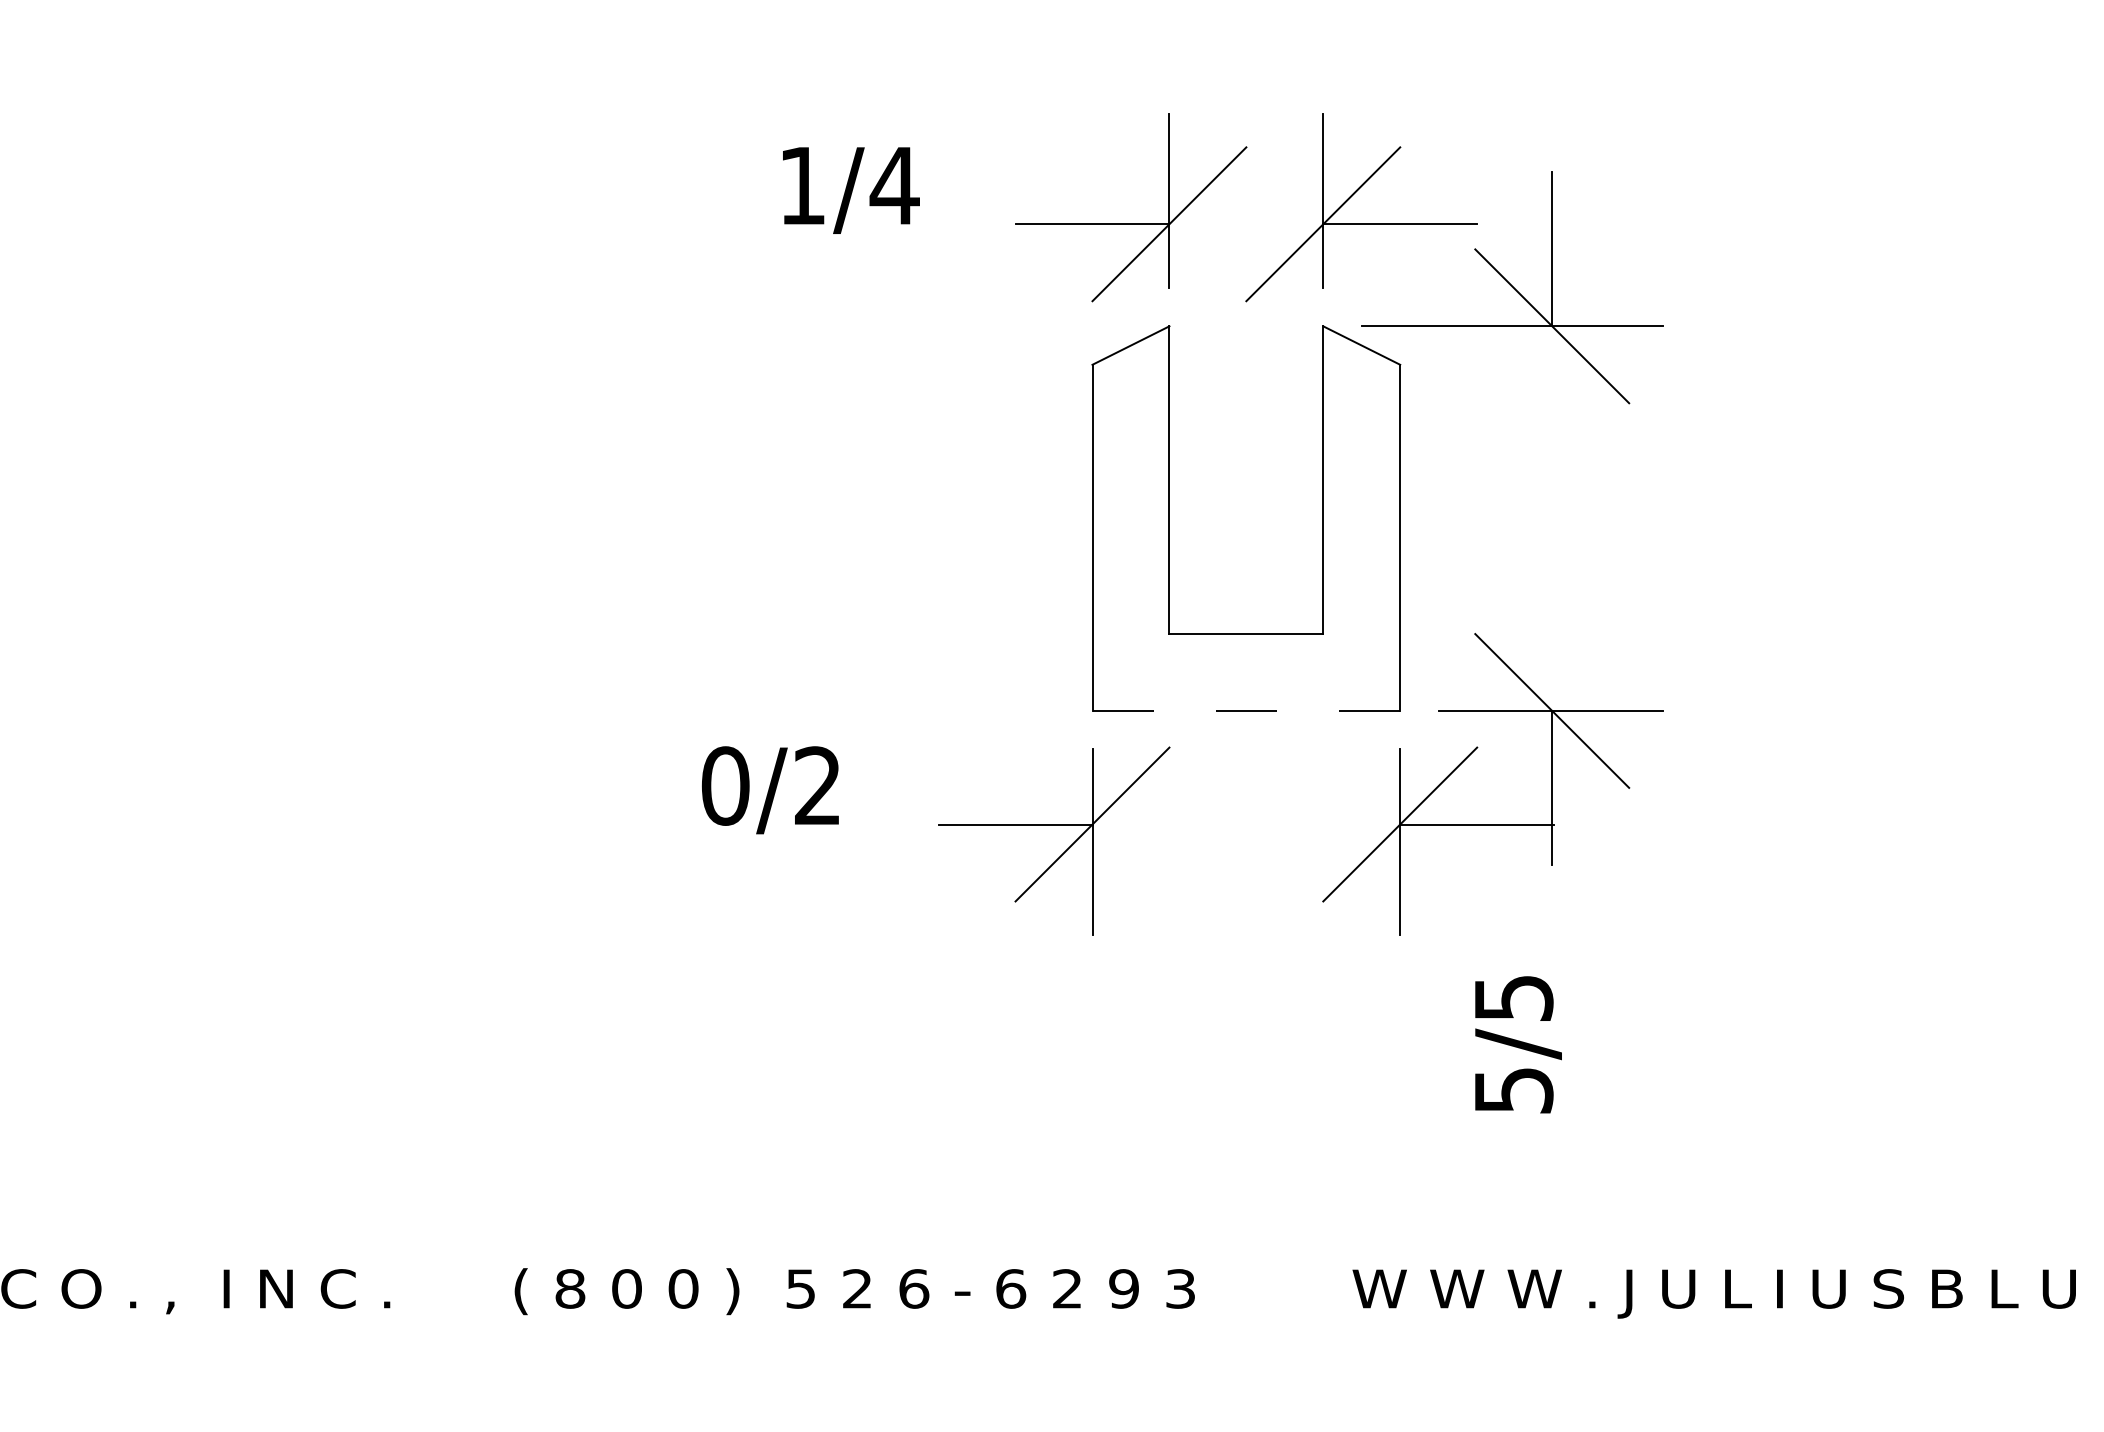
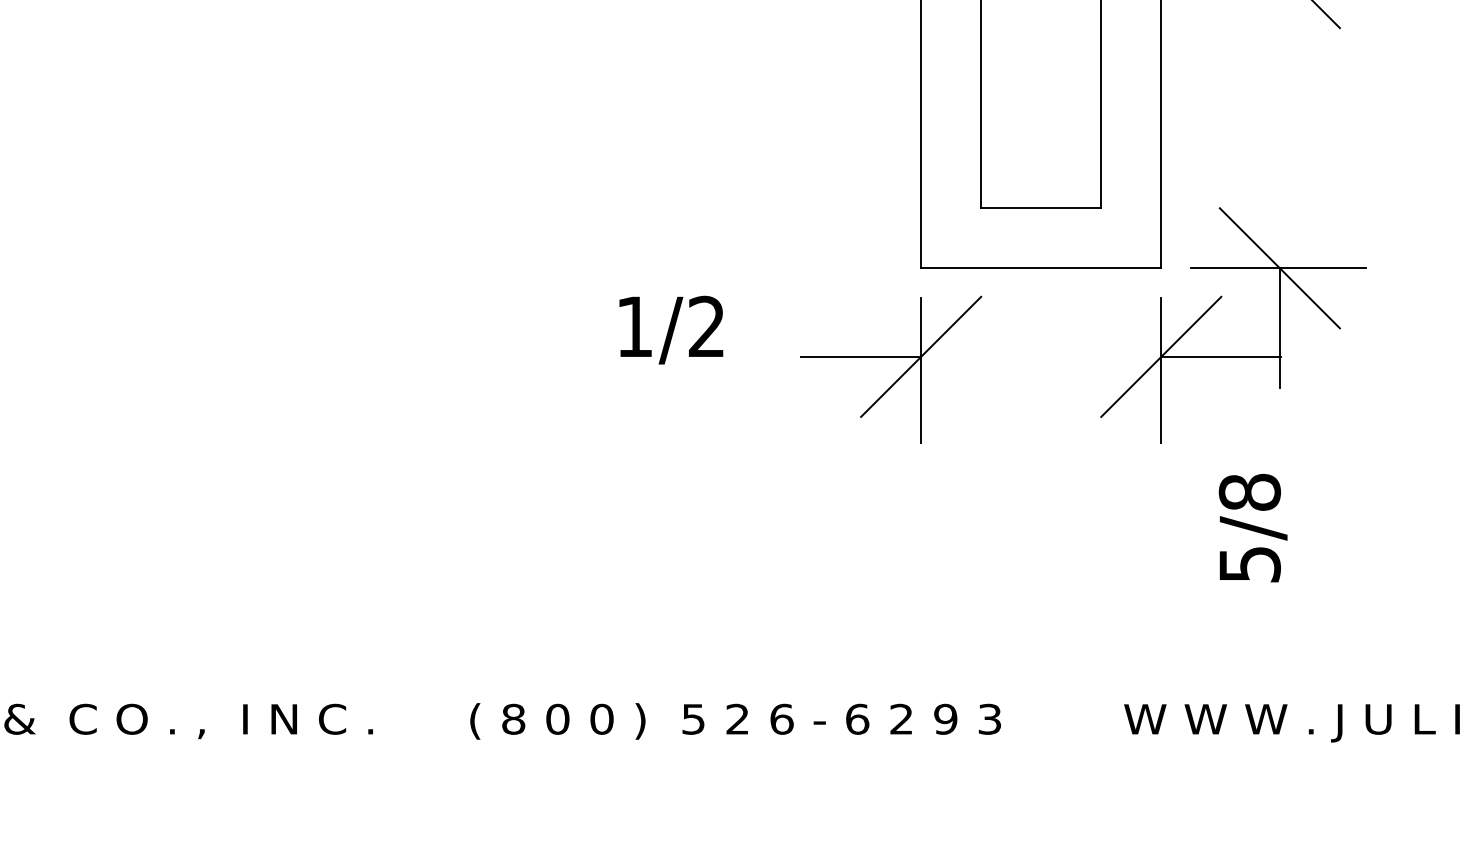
line: (1246, 710) -> (1041, 267), dashed -> solid
text: (725, 785) -> (634, 326), 0/2 -> 1/2
text: (1513, 997) -> (1249, 491), 5/5 -> 5/8

